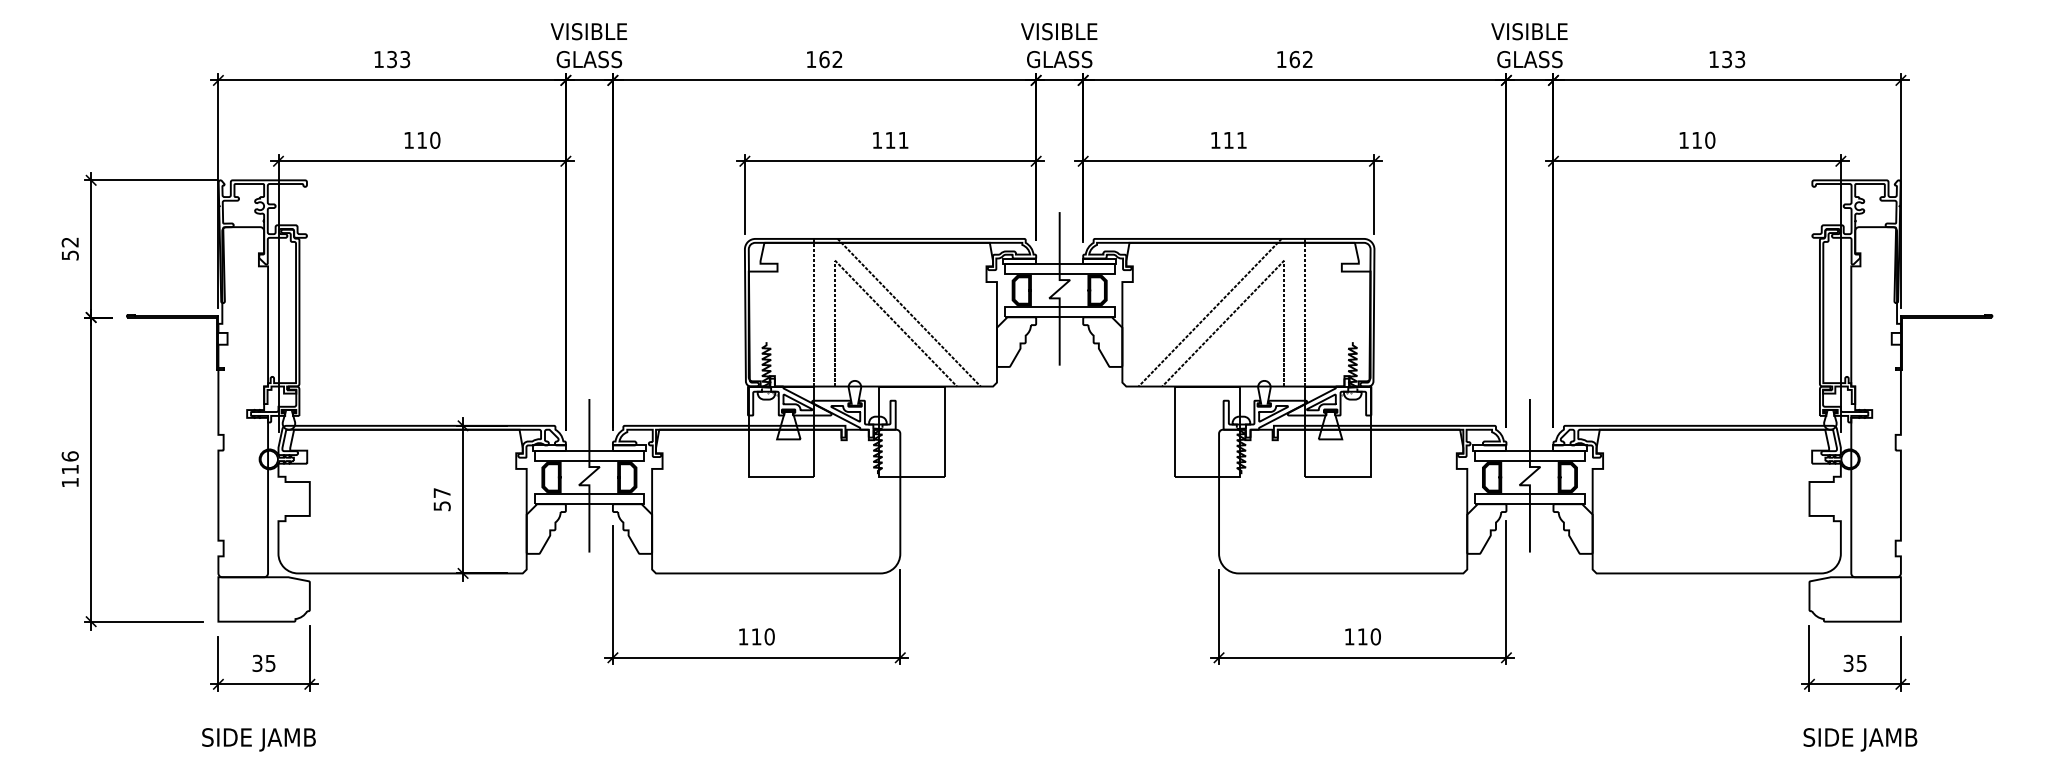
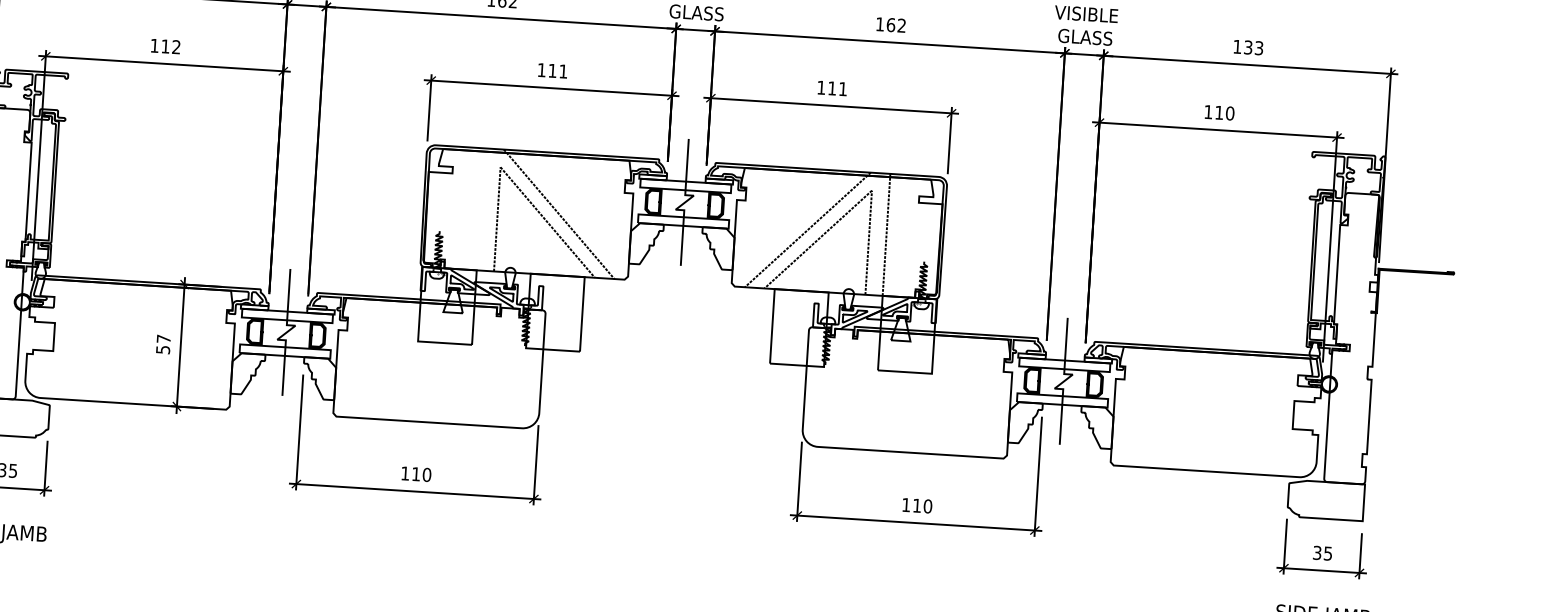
text: (435, 139) -> (176, 46), 110 -> 112
line: (814, 312) -> (480, 209), removed

